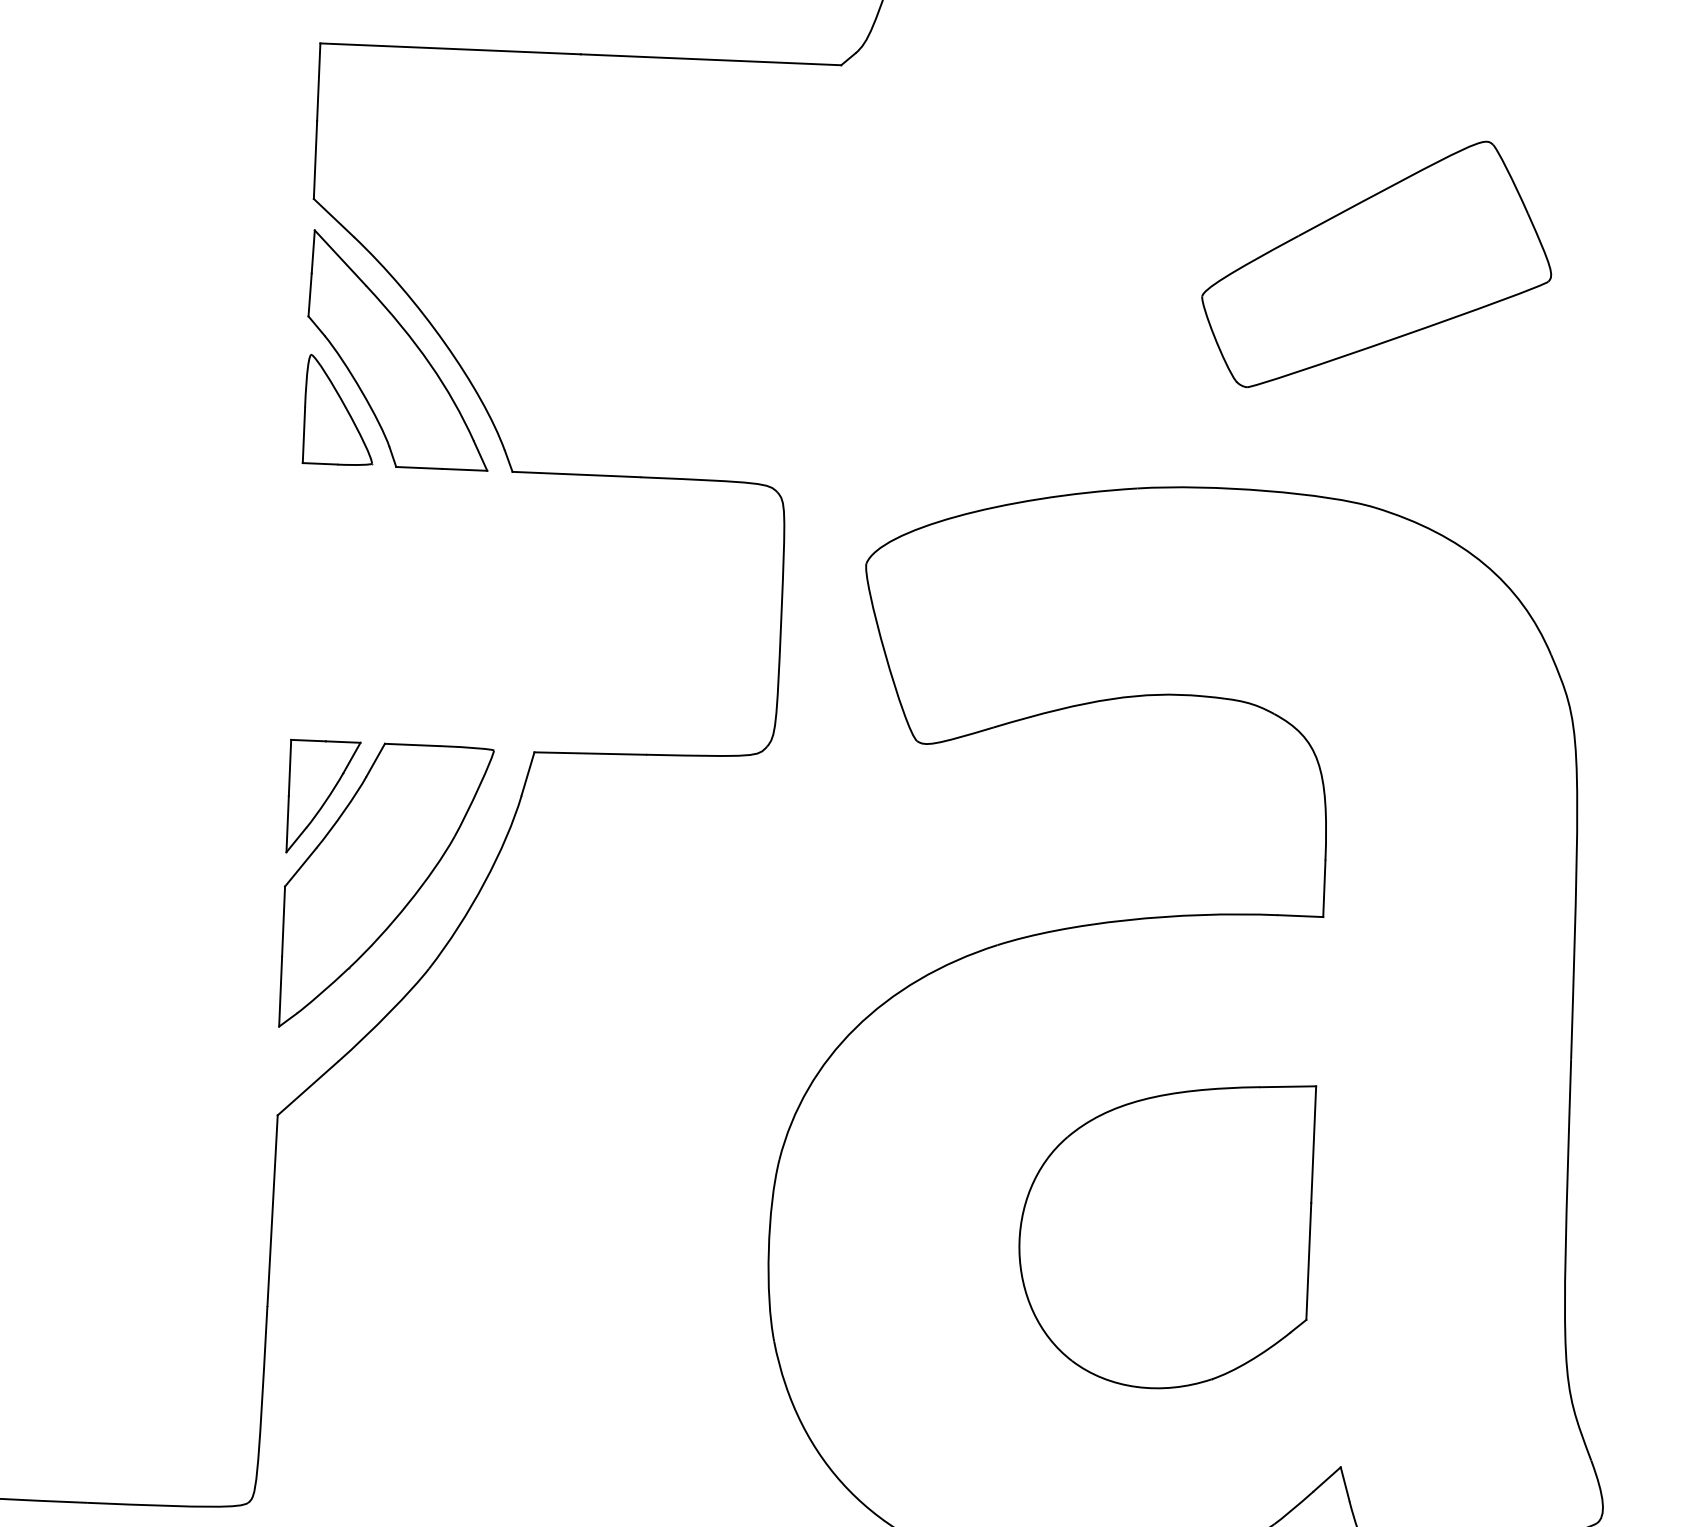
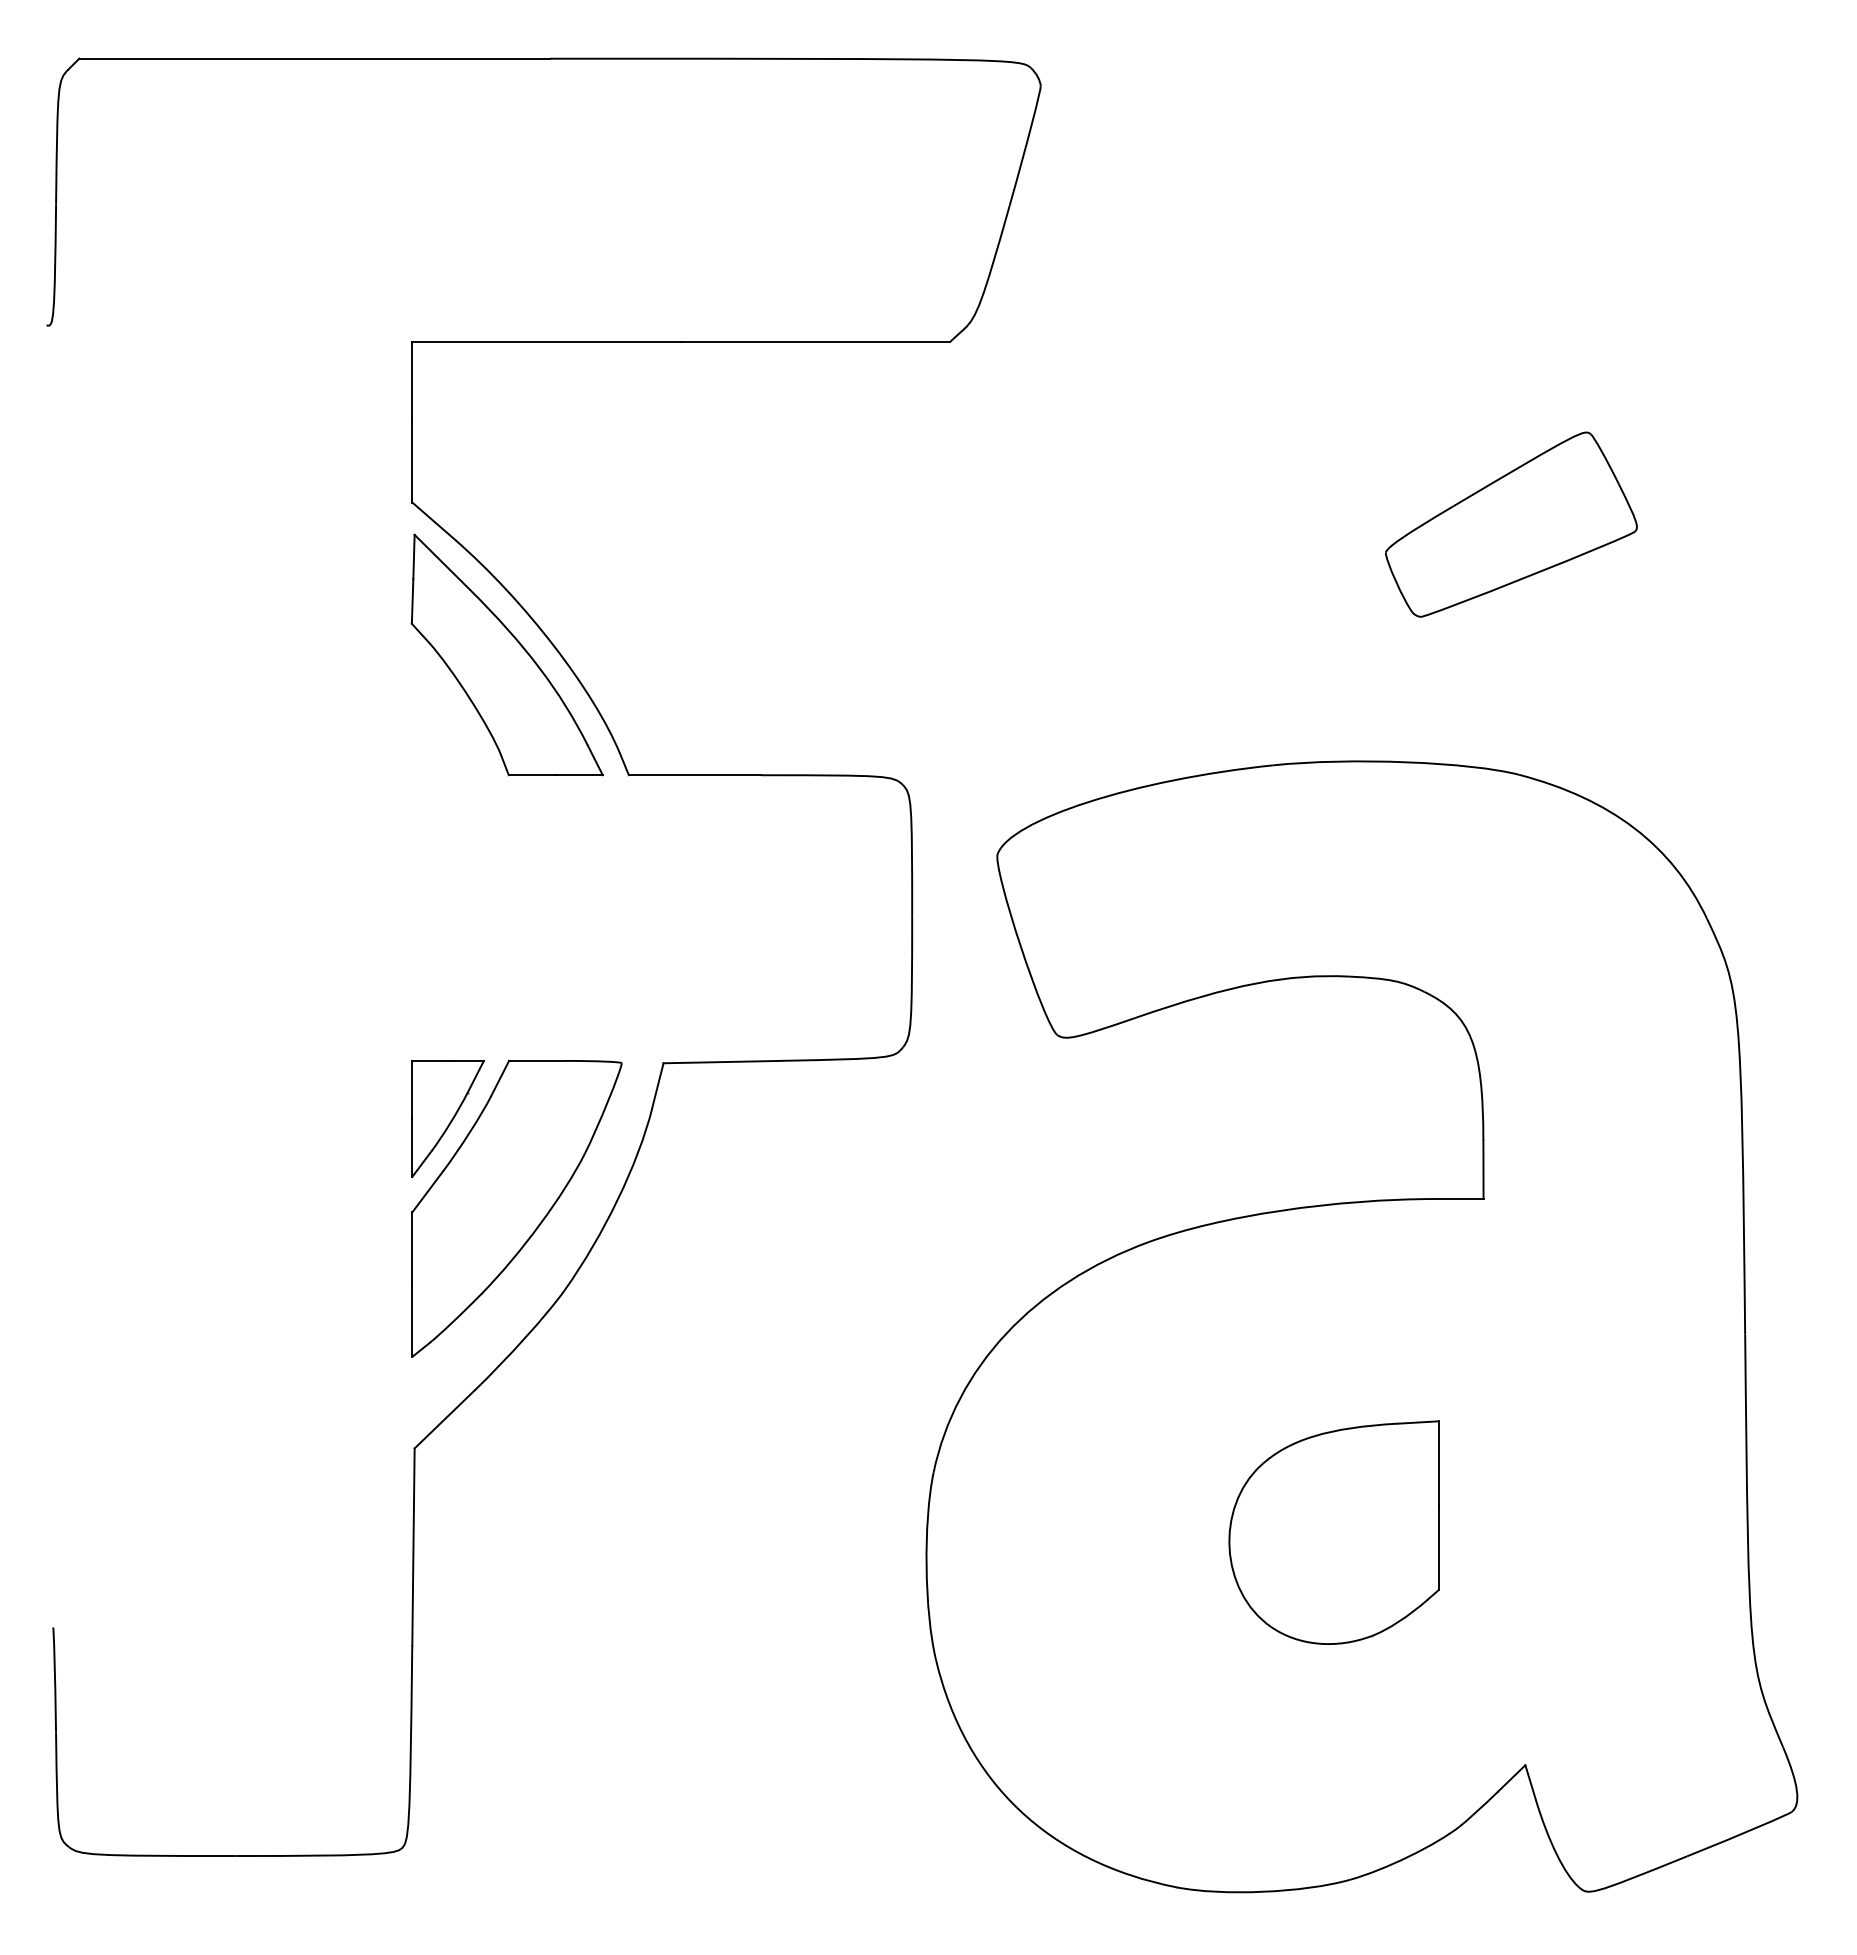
part: (1377, 264) -> (1511, 524), size x0.7
part: (340, 410) -> (448, 719), removed
part: (1164, 1234) -> (1333, 1532), size x0.7

